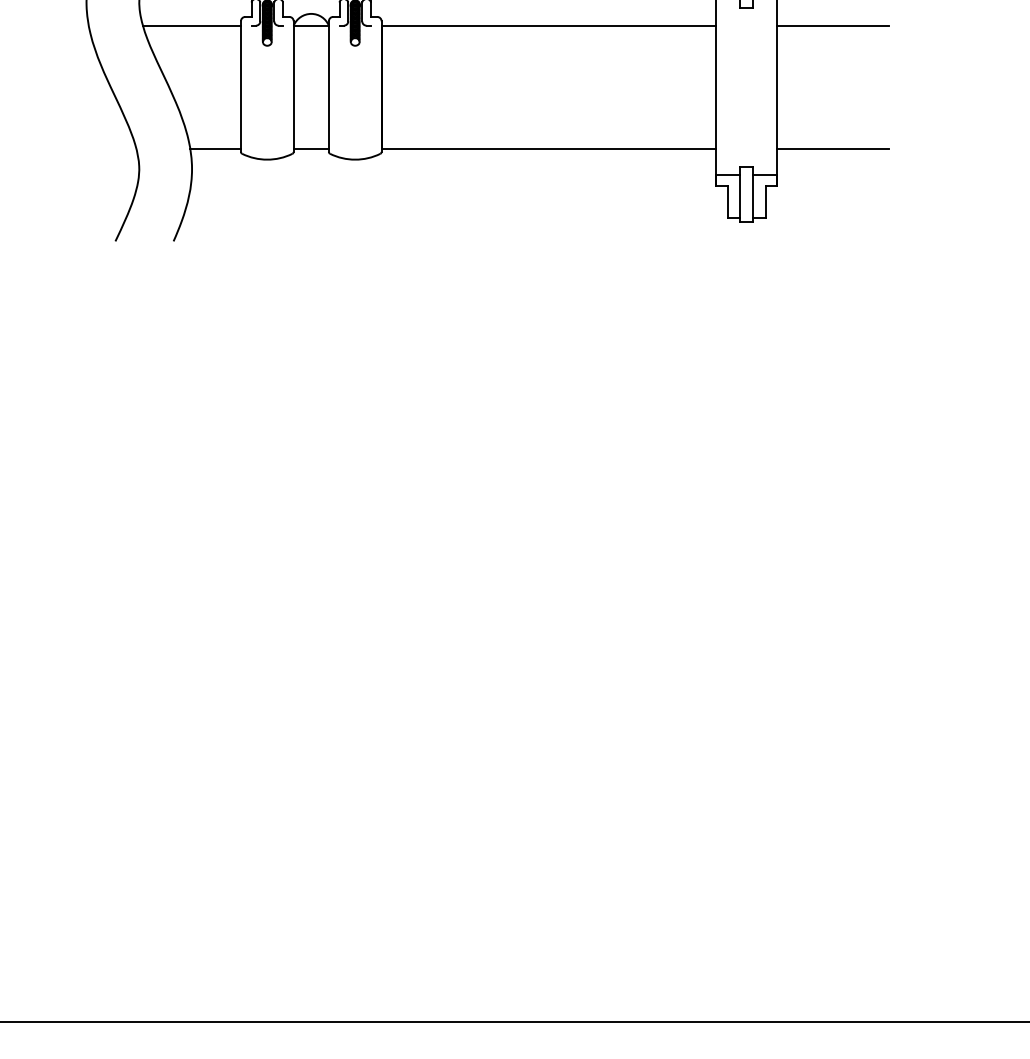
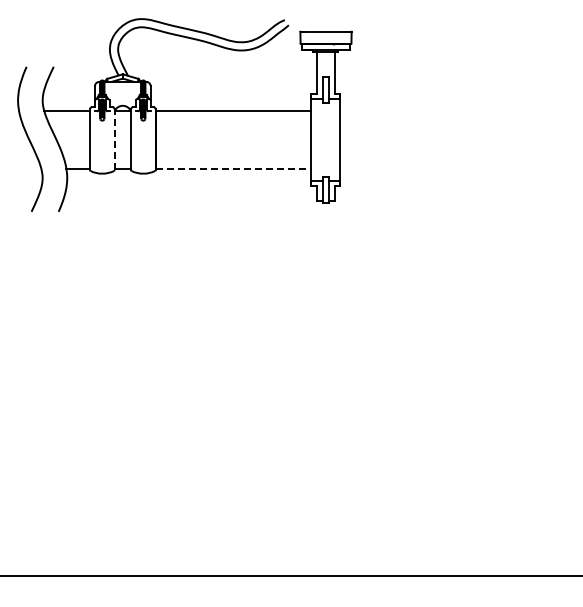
line: (834, 26) -> (366, 111), removed
line: (293, 88) -> (114, 140), solid -> dashed
line: (548, 148) -> (233, 168), solid -> dashed
line: (834, 148) -> (366, 168), removed

